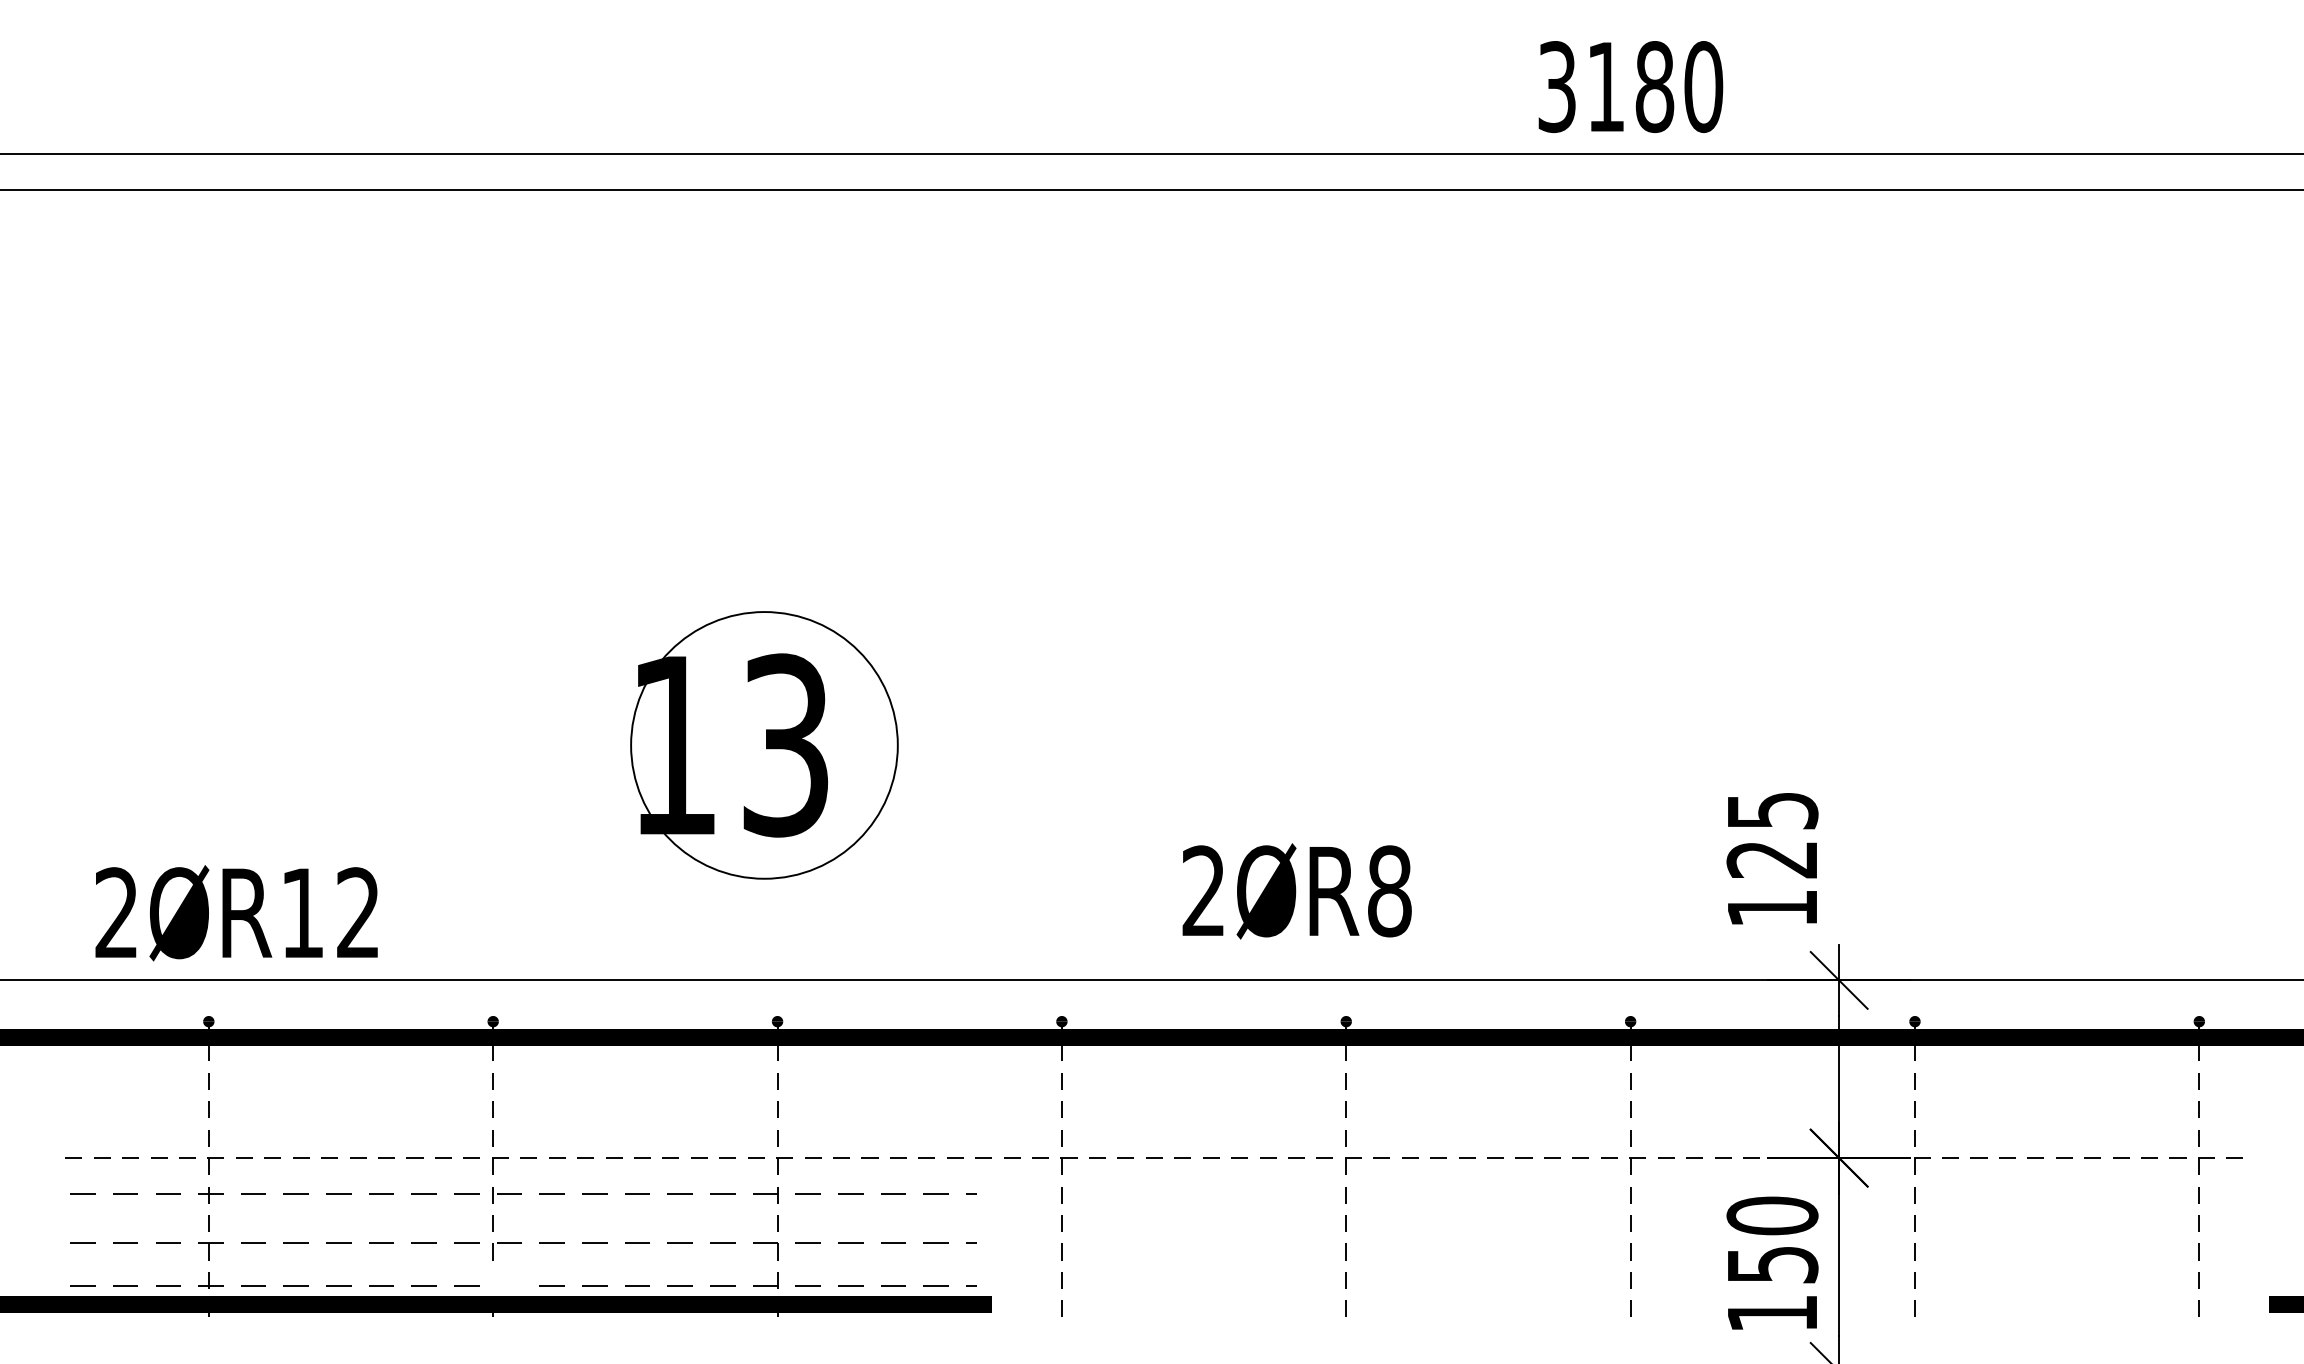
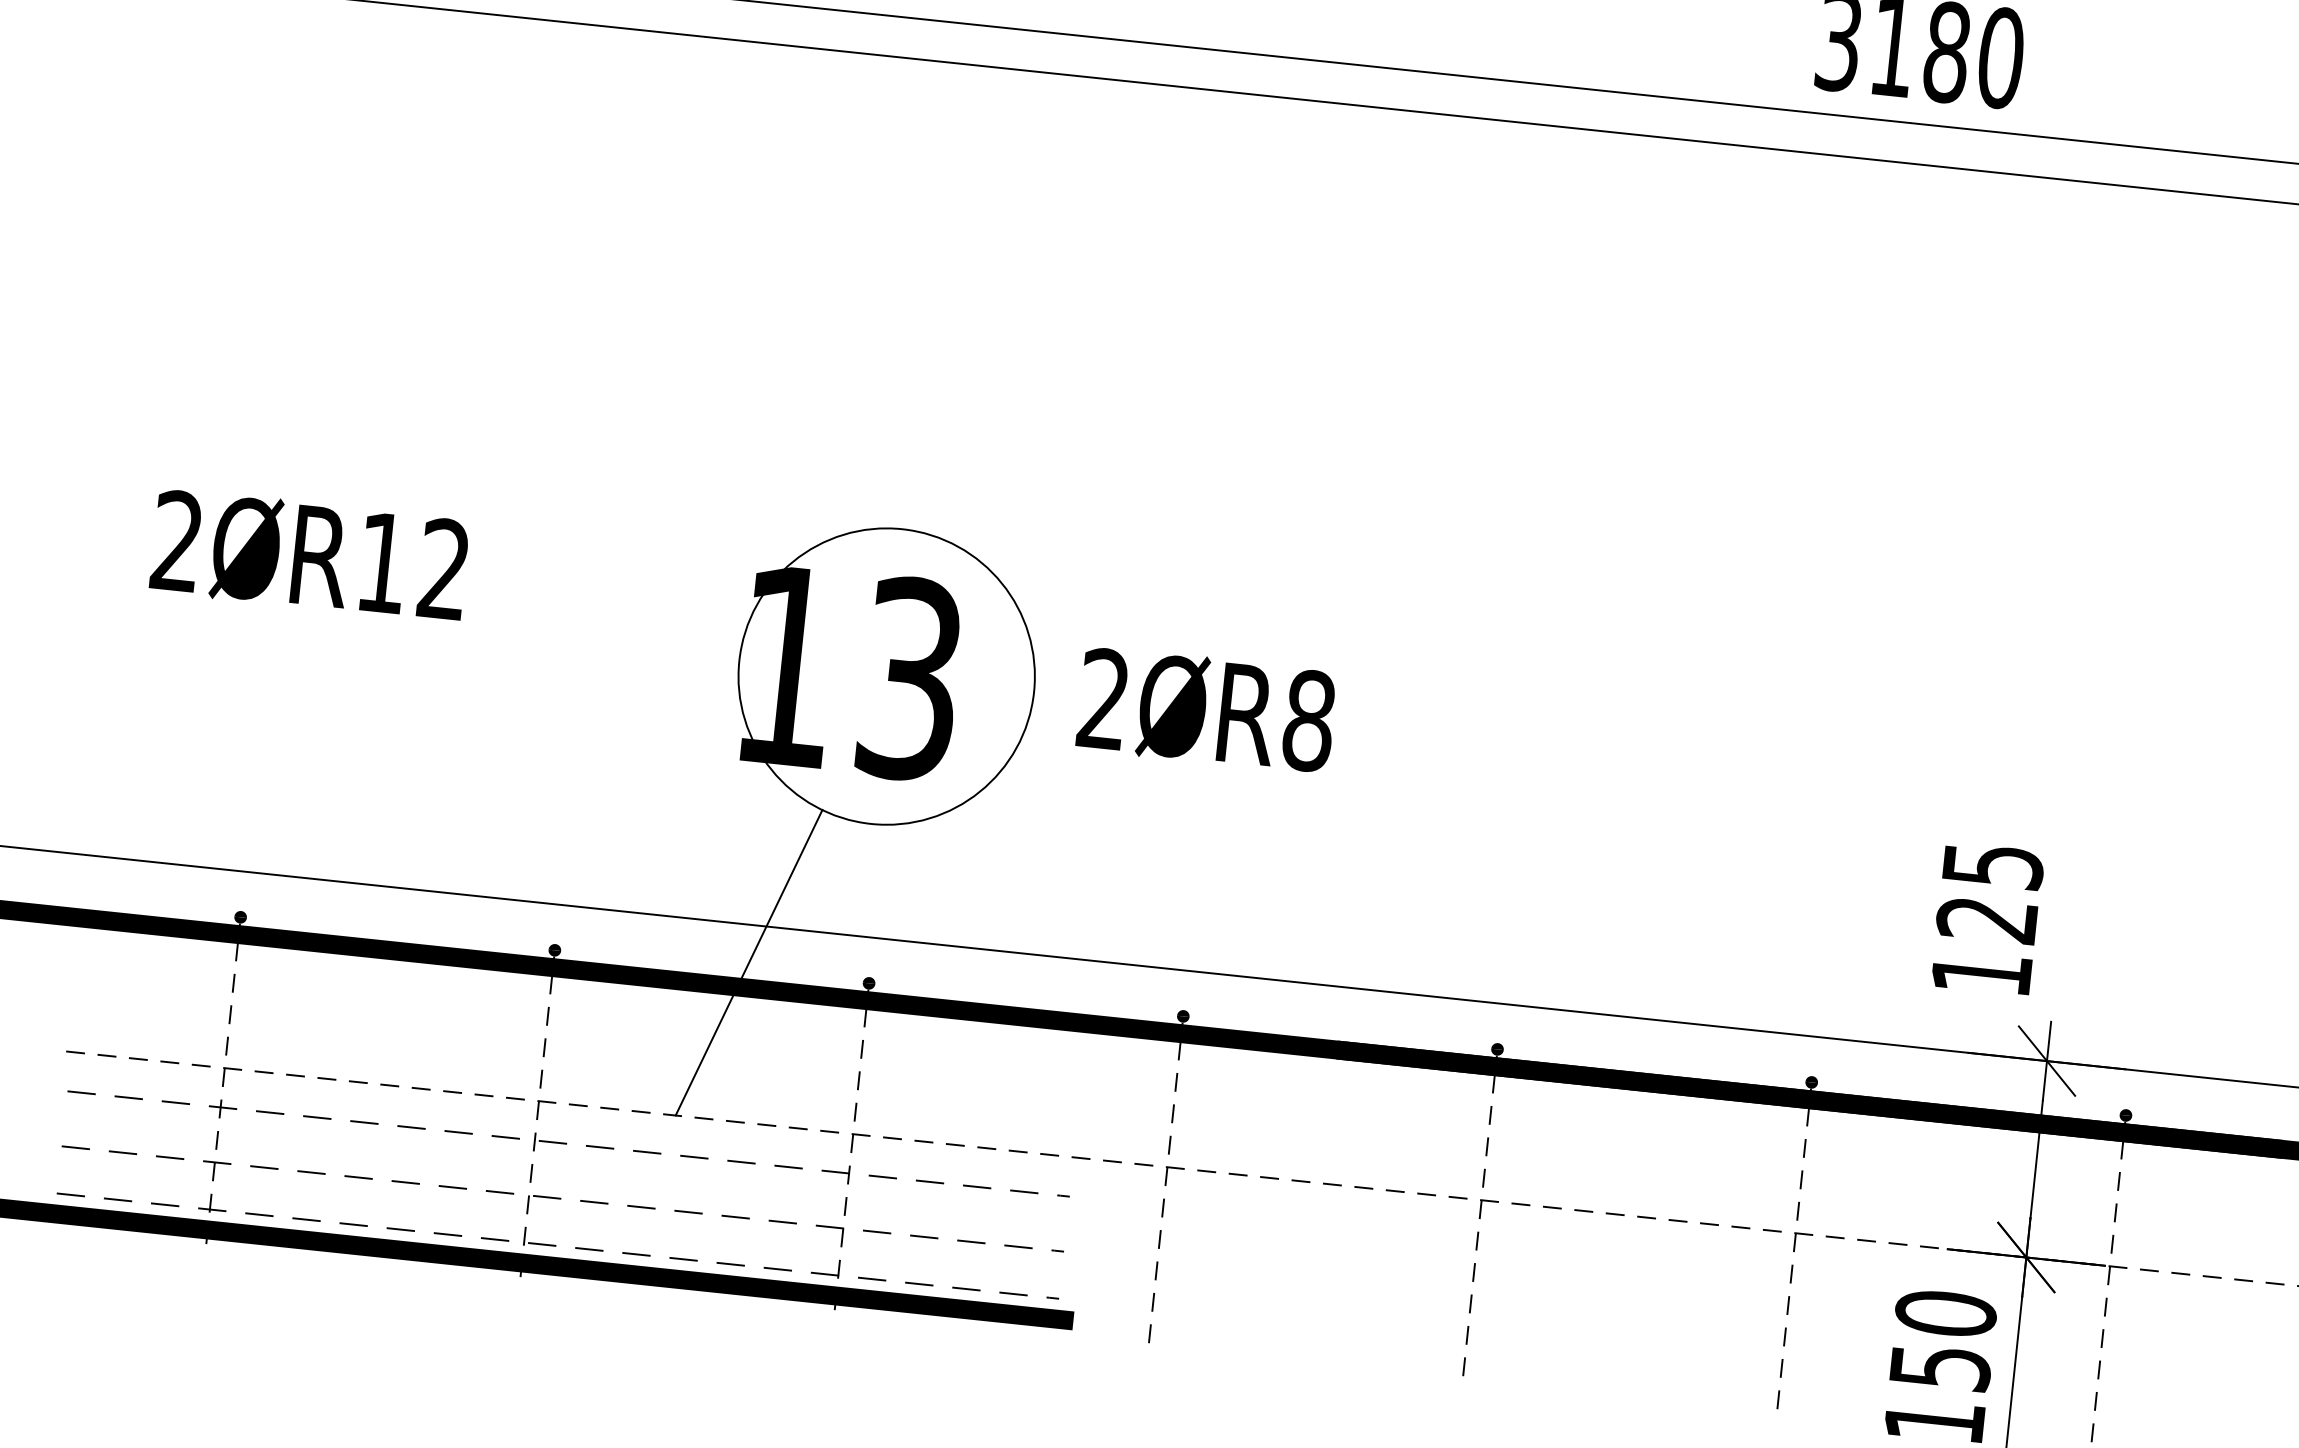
text: (1296, 891) -> (1206, 710), moved
text: (236, 913) -> (309, 555), moved
line: (667, 1014) -> (748, 962), added
part: (506, 1280) -> (539, 1237), added

